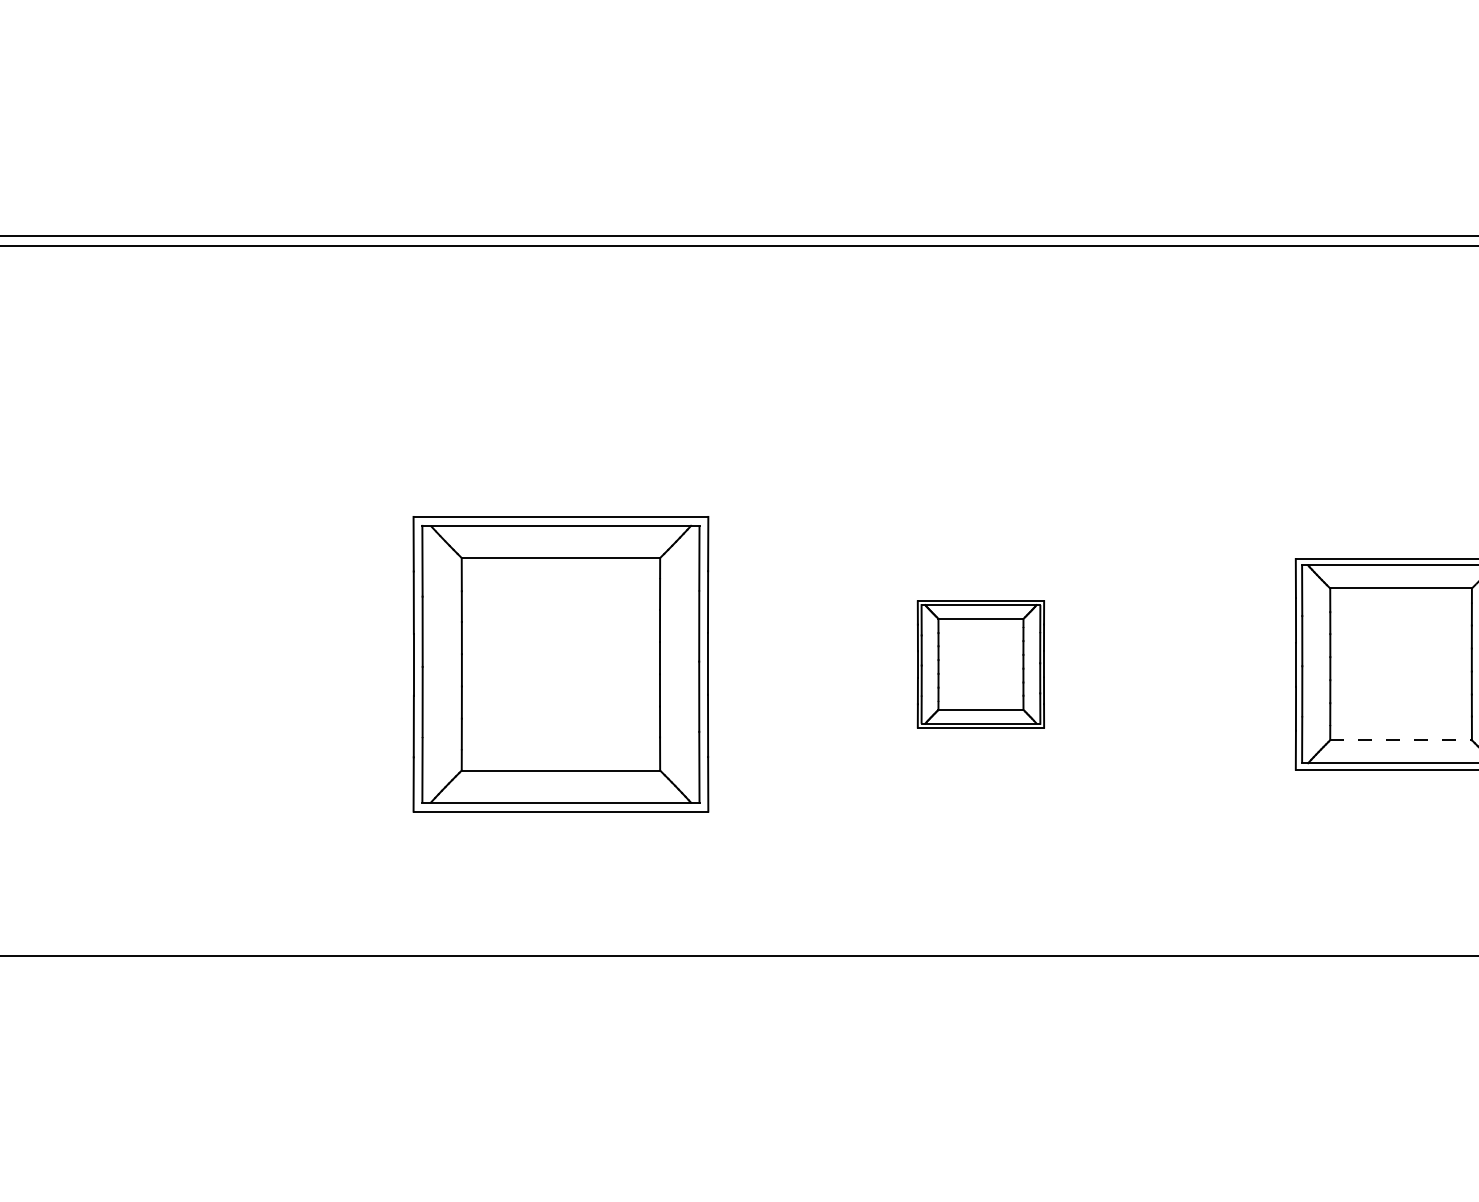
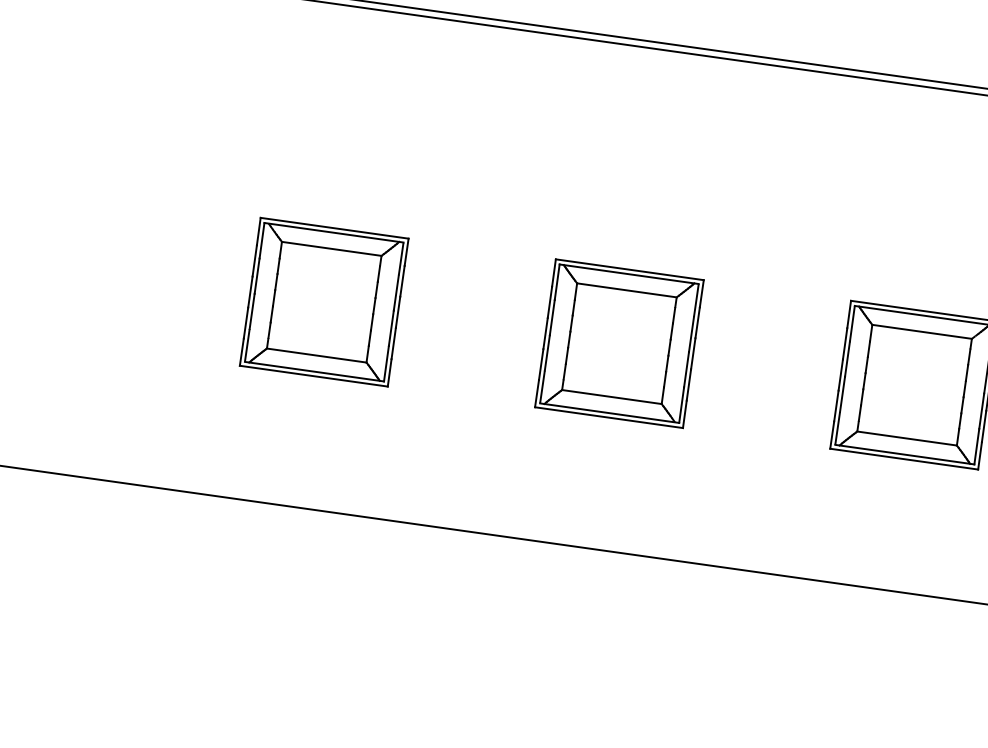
part: (560, 664) -> (324, 302), size x0.71
part: (980, 664) -> (619, 343), size x1.67
line: (1401, 740) -> (907, 438), dashed -> solid

